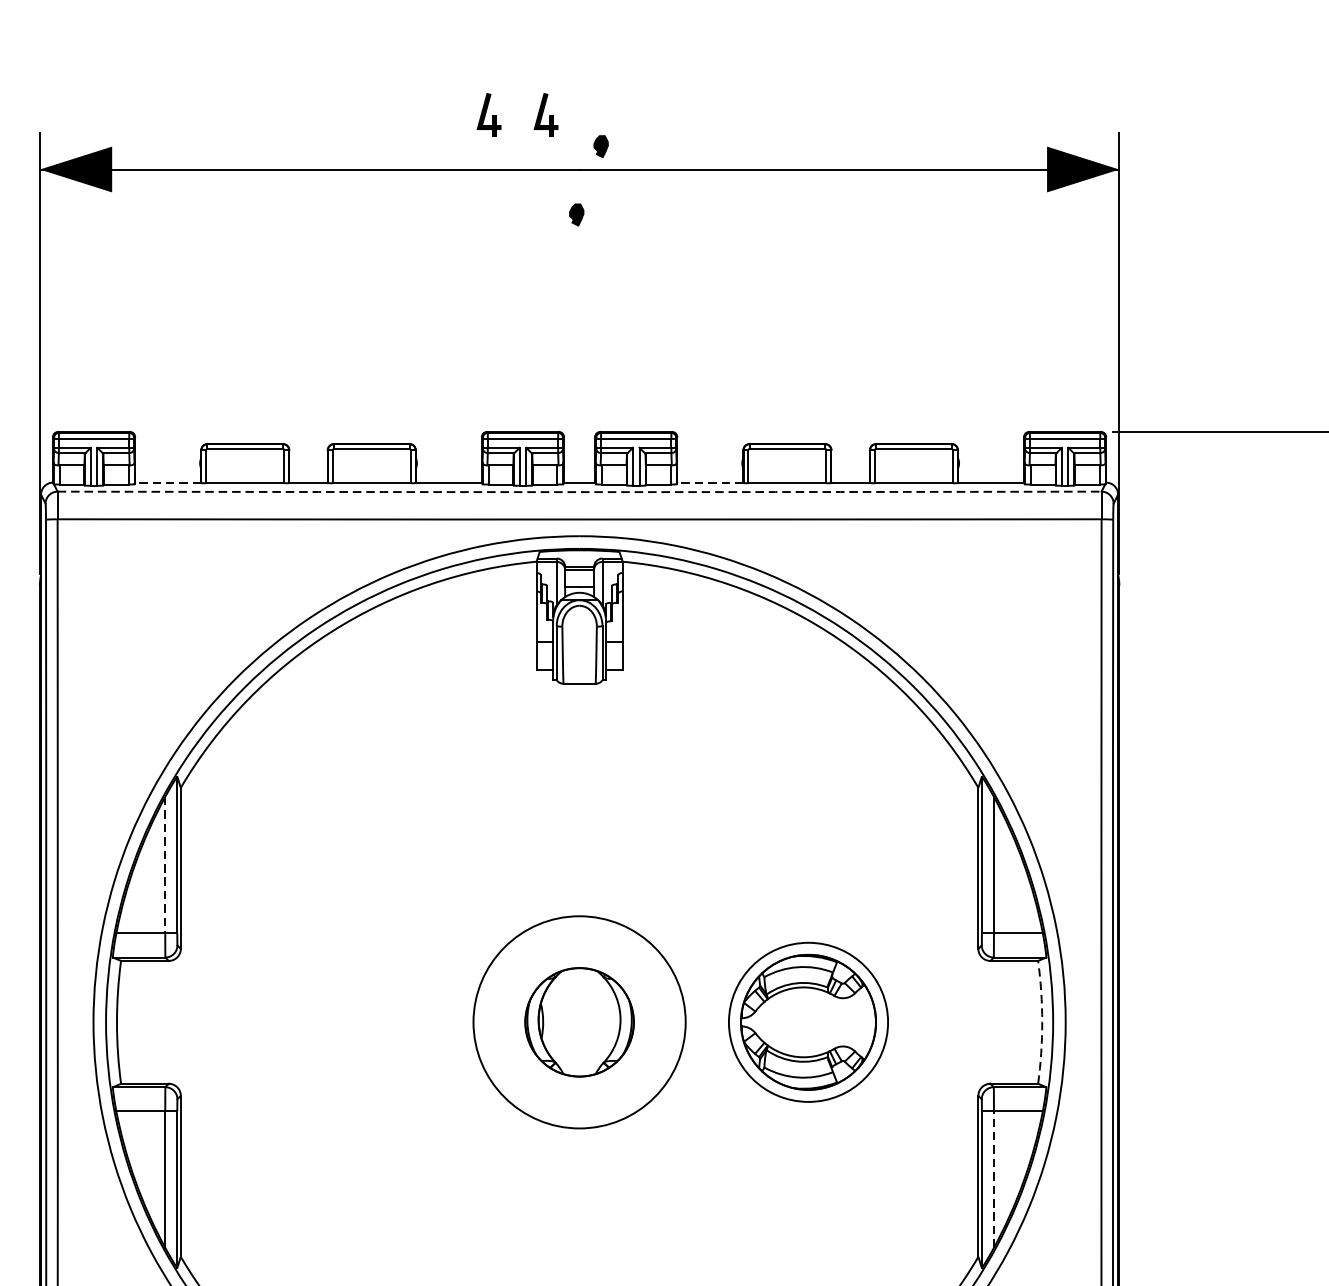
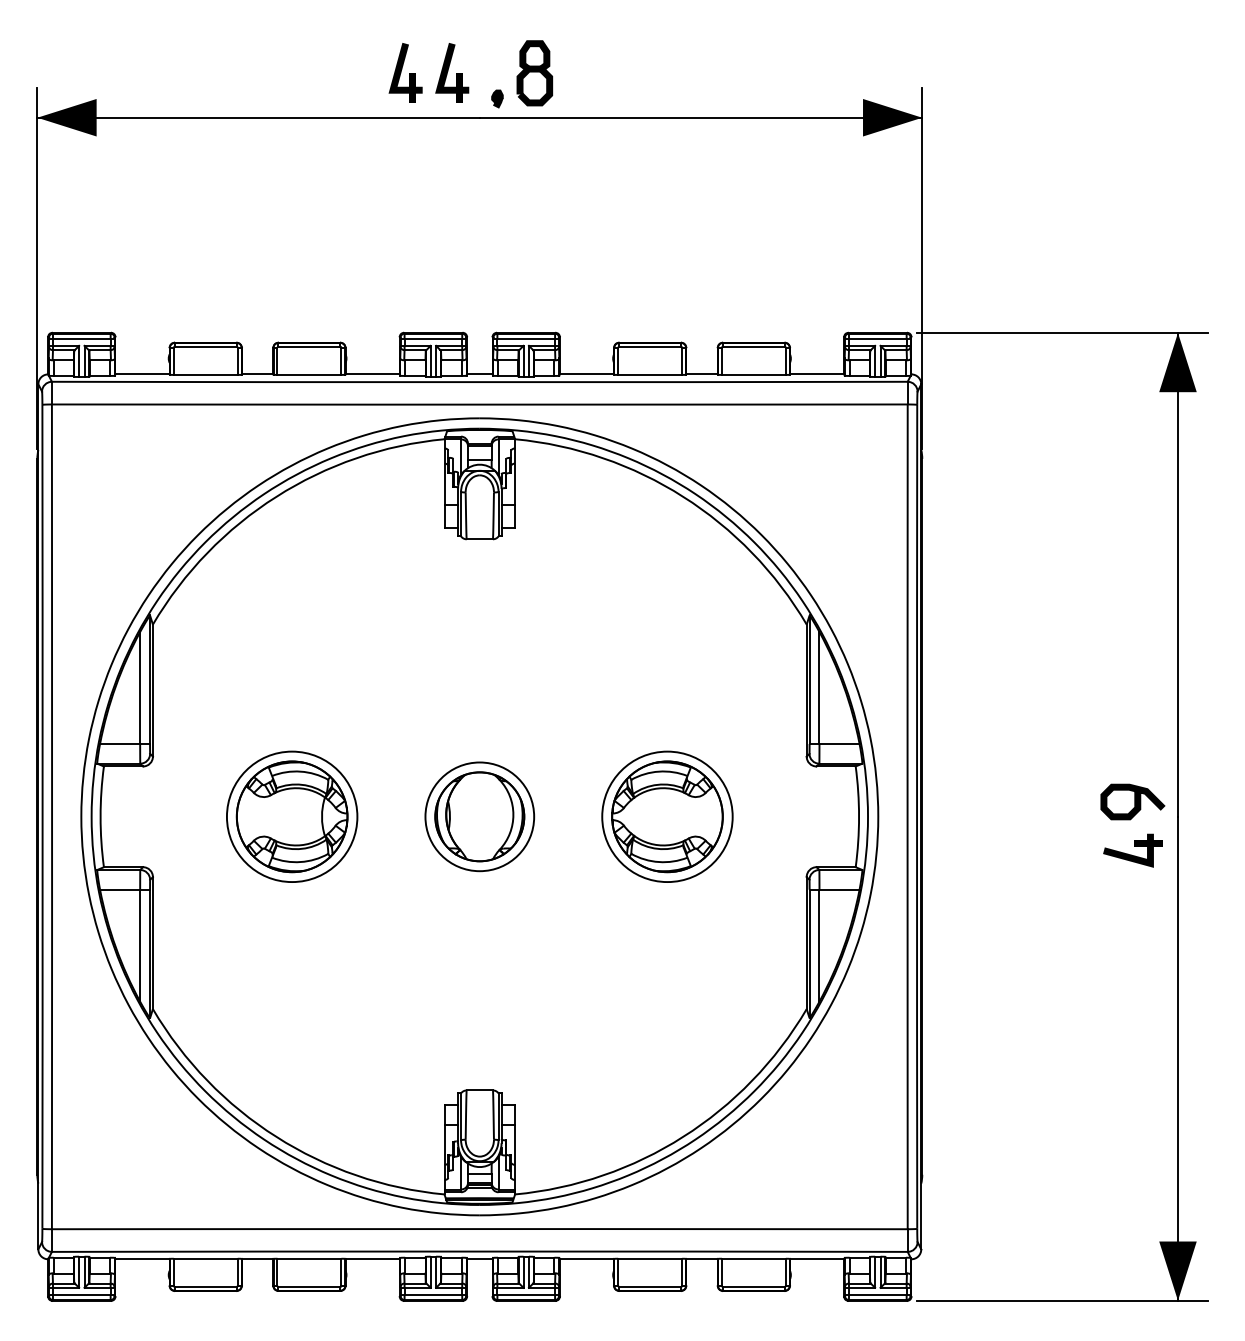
part: (488, 114) -> (405, 72), size x1.67
part: (546, 114) -> (452, 72), size x1.67
part: (646, 115) -> (534, 73), added
part: (576, 214) -> (477, 154), removed
line: (168, 482) -> (142, 374), dashed -> solid
line: (709, 482) -> (586, 374), dashed -> solid
arc: (579, 492) -> (479, 382), dashed -> solid
line: (165, 864) -> (140, 687), dashed -> solid
part: (351, 1021) -> (292, 816), added
circle: (579, 1021) -> (479, 816), size x0.62
arc: (1042, 1021) -> (859, 816), dashed -> solid
line: (993, 1179) -> (819, 945), dashed -> solid

